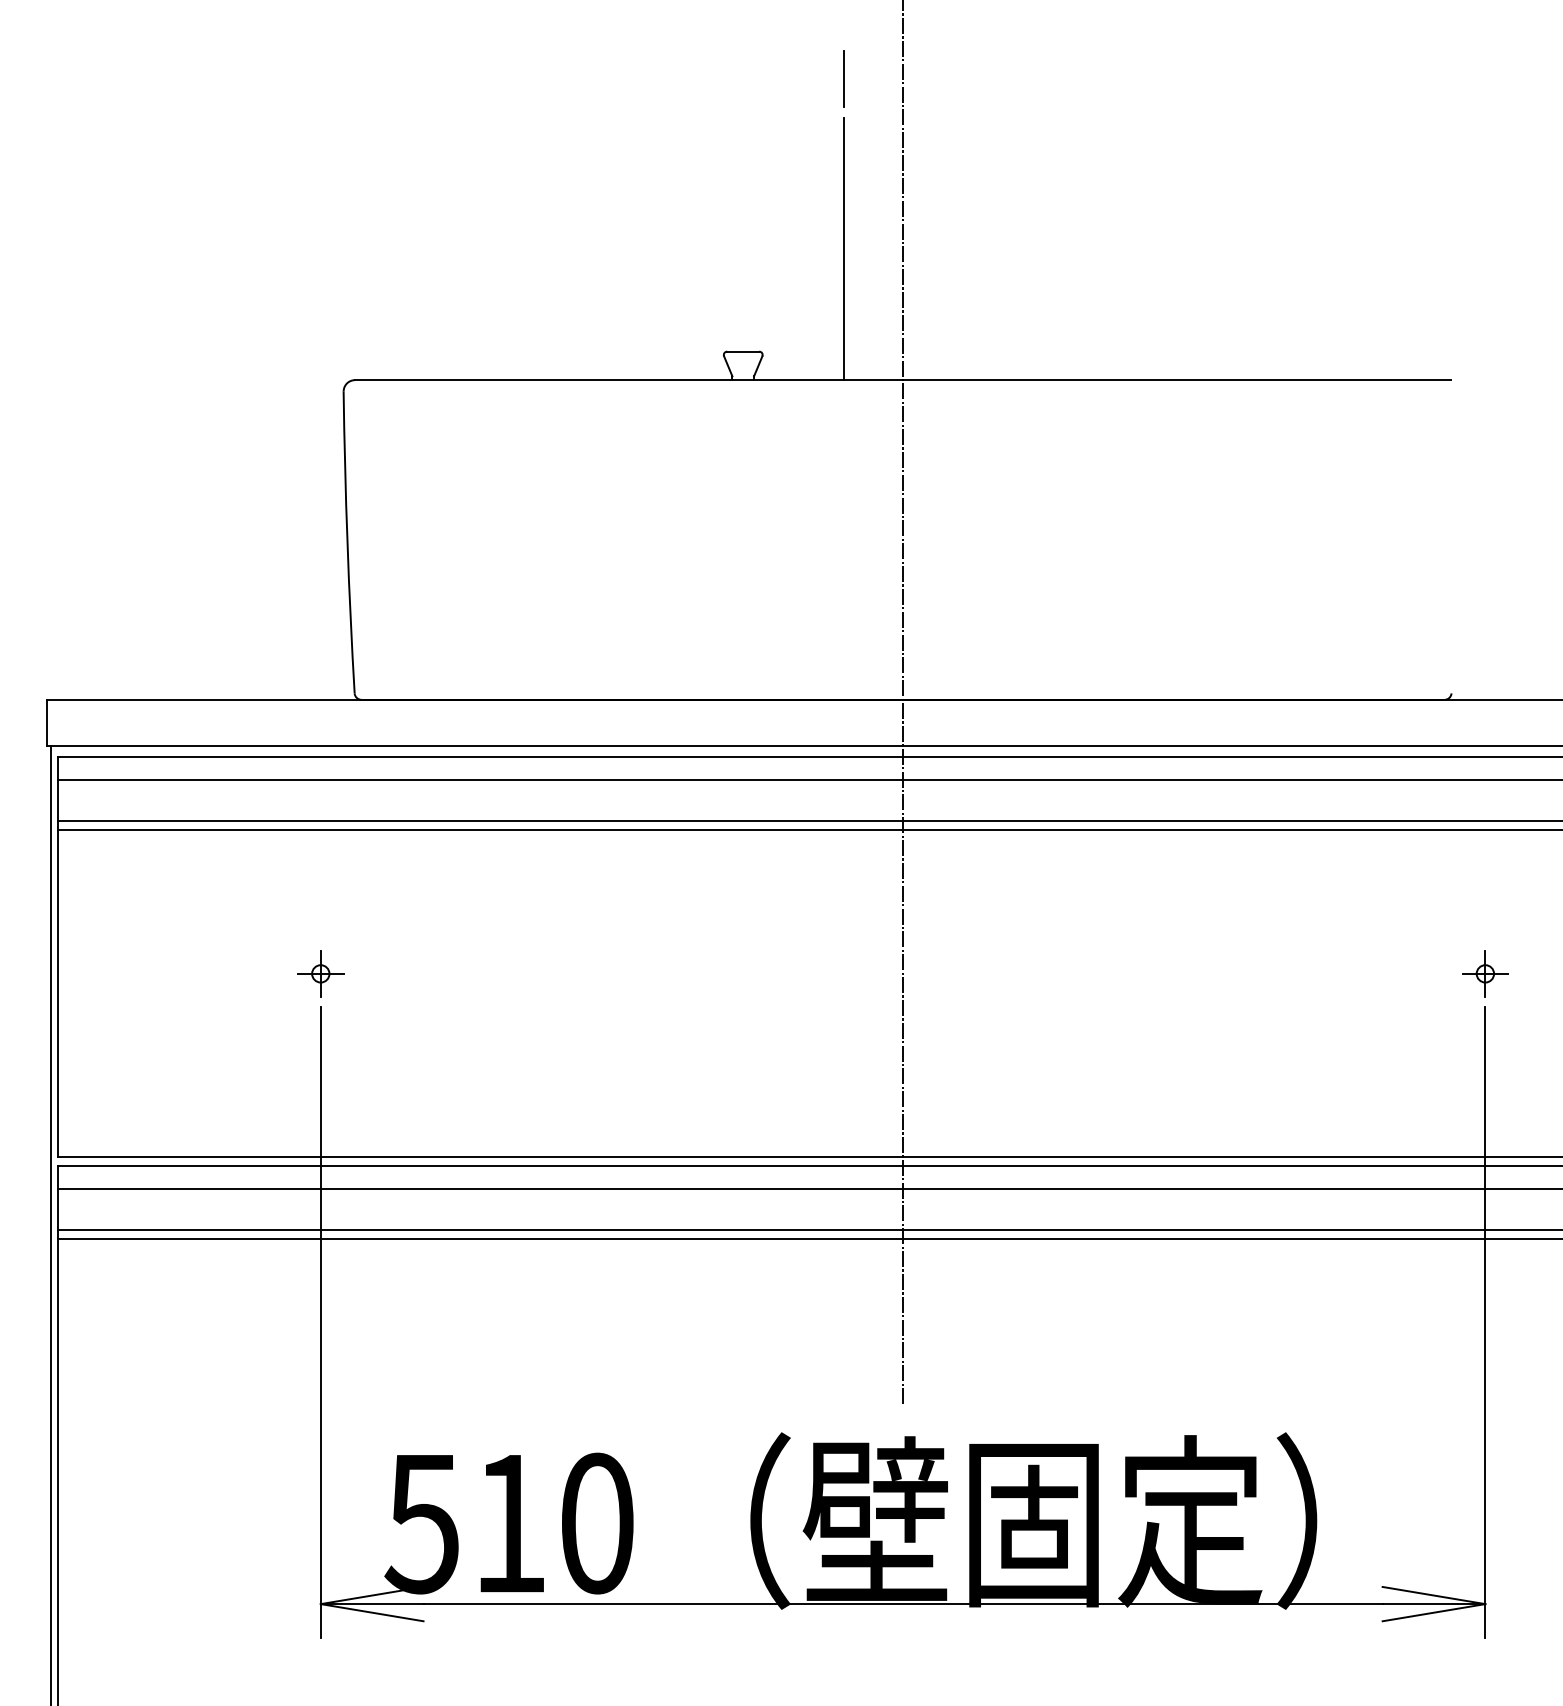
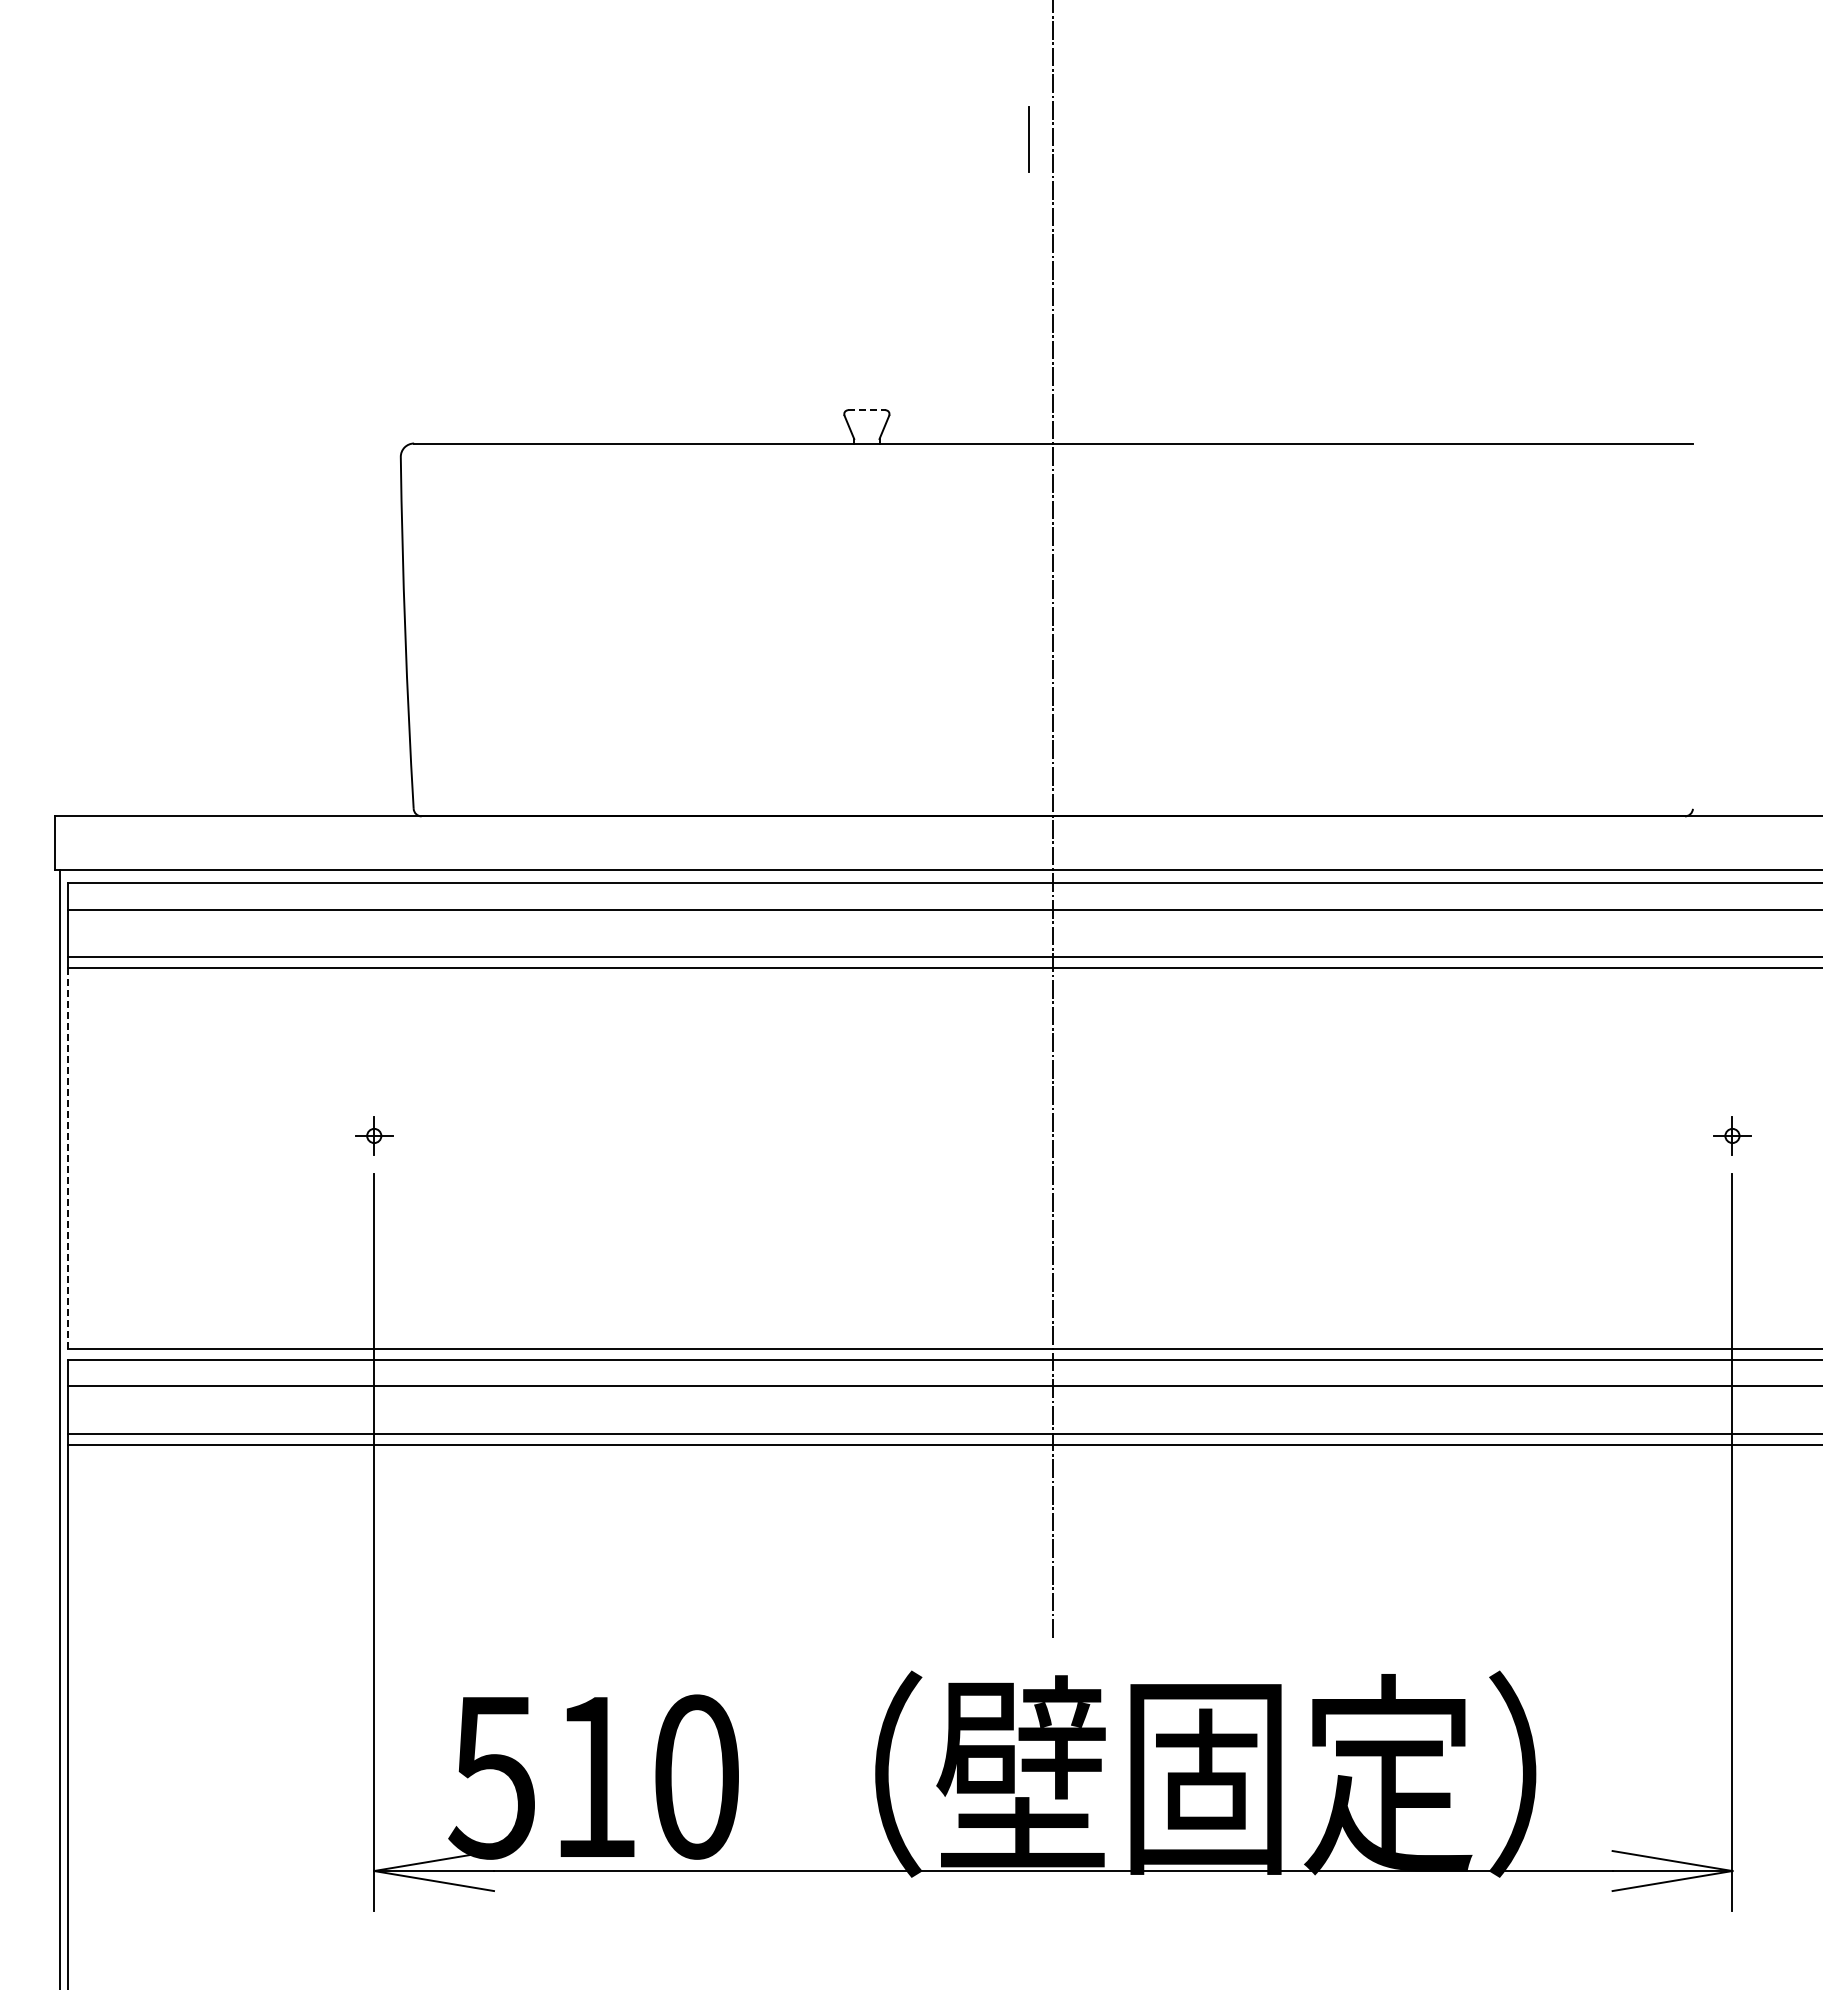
line: (843, 79) -> (1028, 139), moved
line: (844, 248) -> (984, 290), removed
line: (742, 351) -> (866, 410), solid -> dashed
part: (321, 973) -> (374, 1135), size x0.7
part: (1485, 973) -> (1732, 1135), size x0.7
line: (57, 994) -> (67, 1159), solid -> dashed

